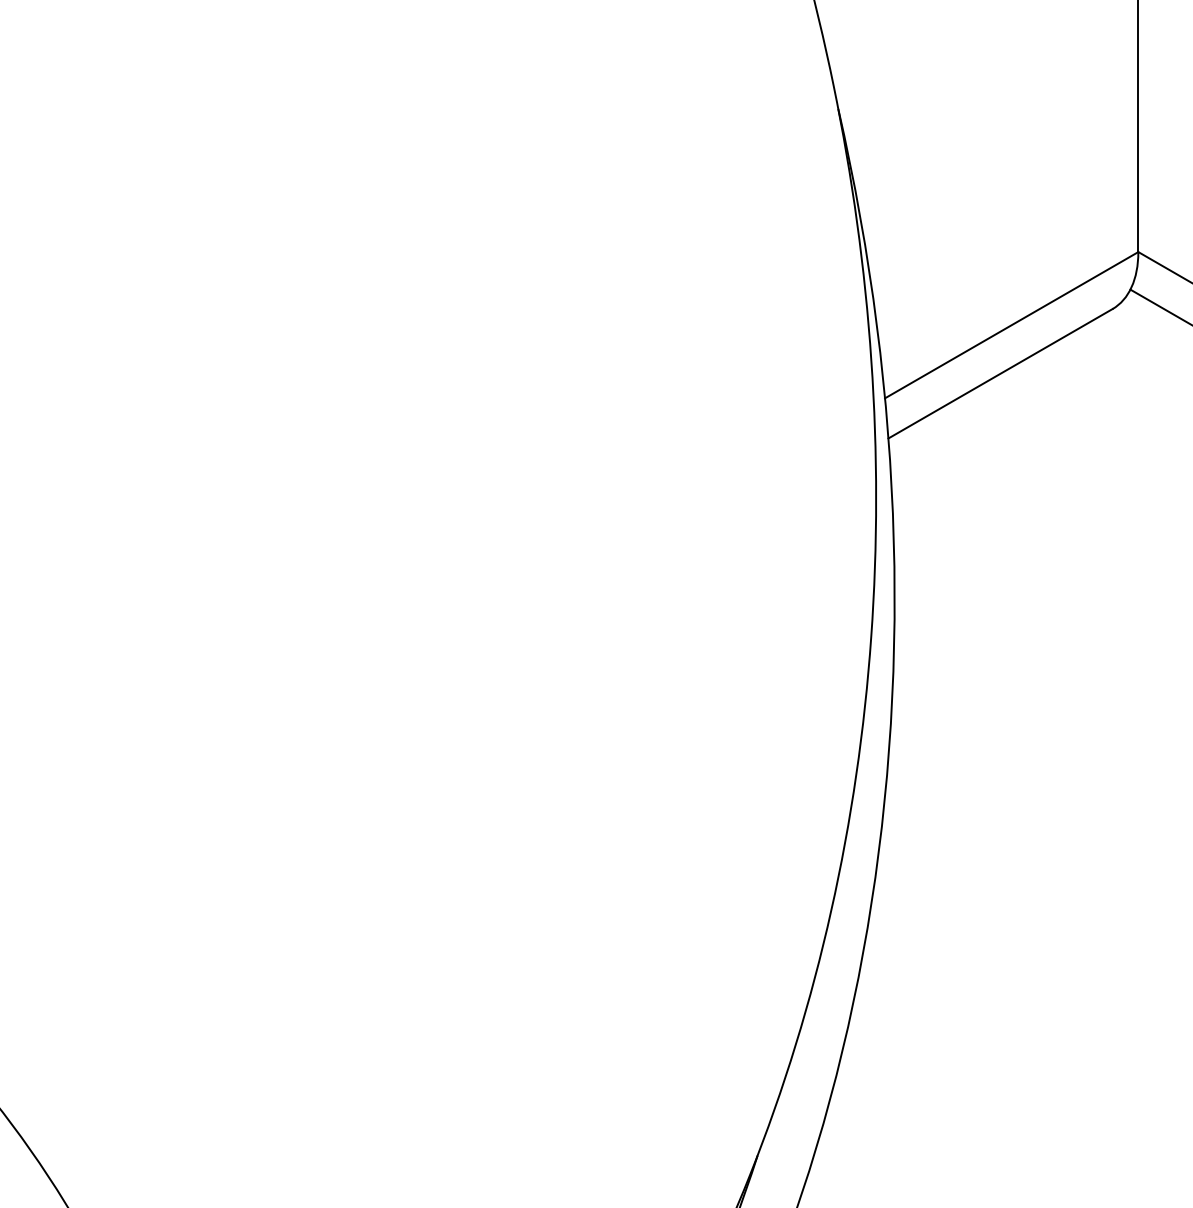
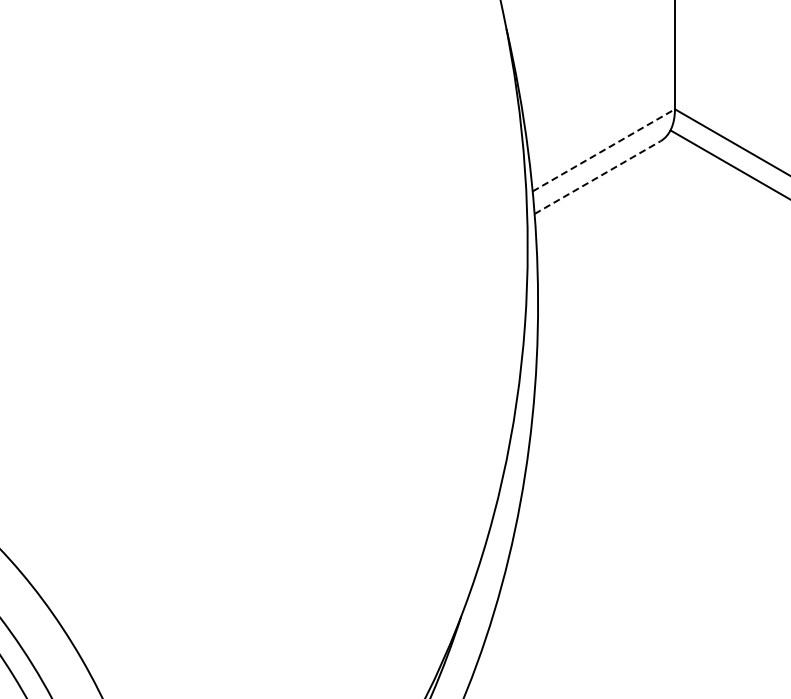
line: (1012, 325) -> (604, 150), solid -> dashed
line: (1000, 373) -> (597, 177), solid -> dashed

